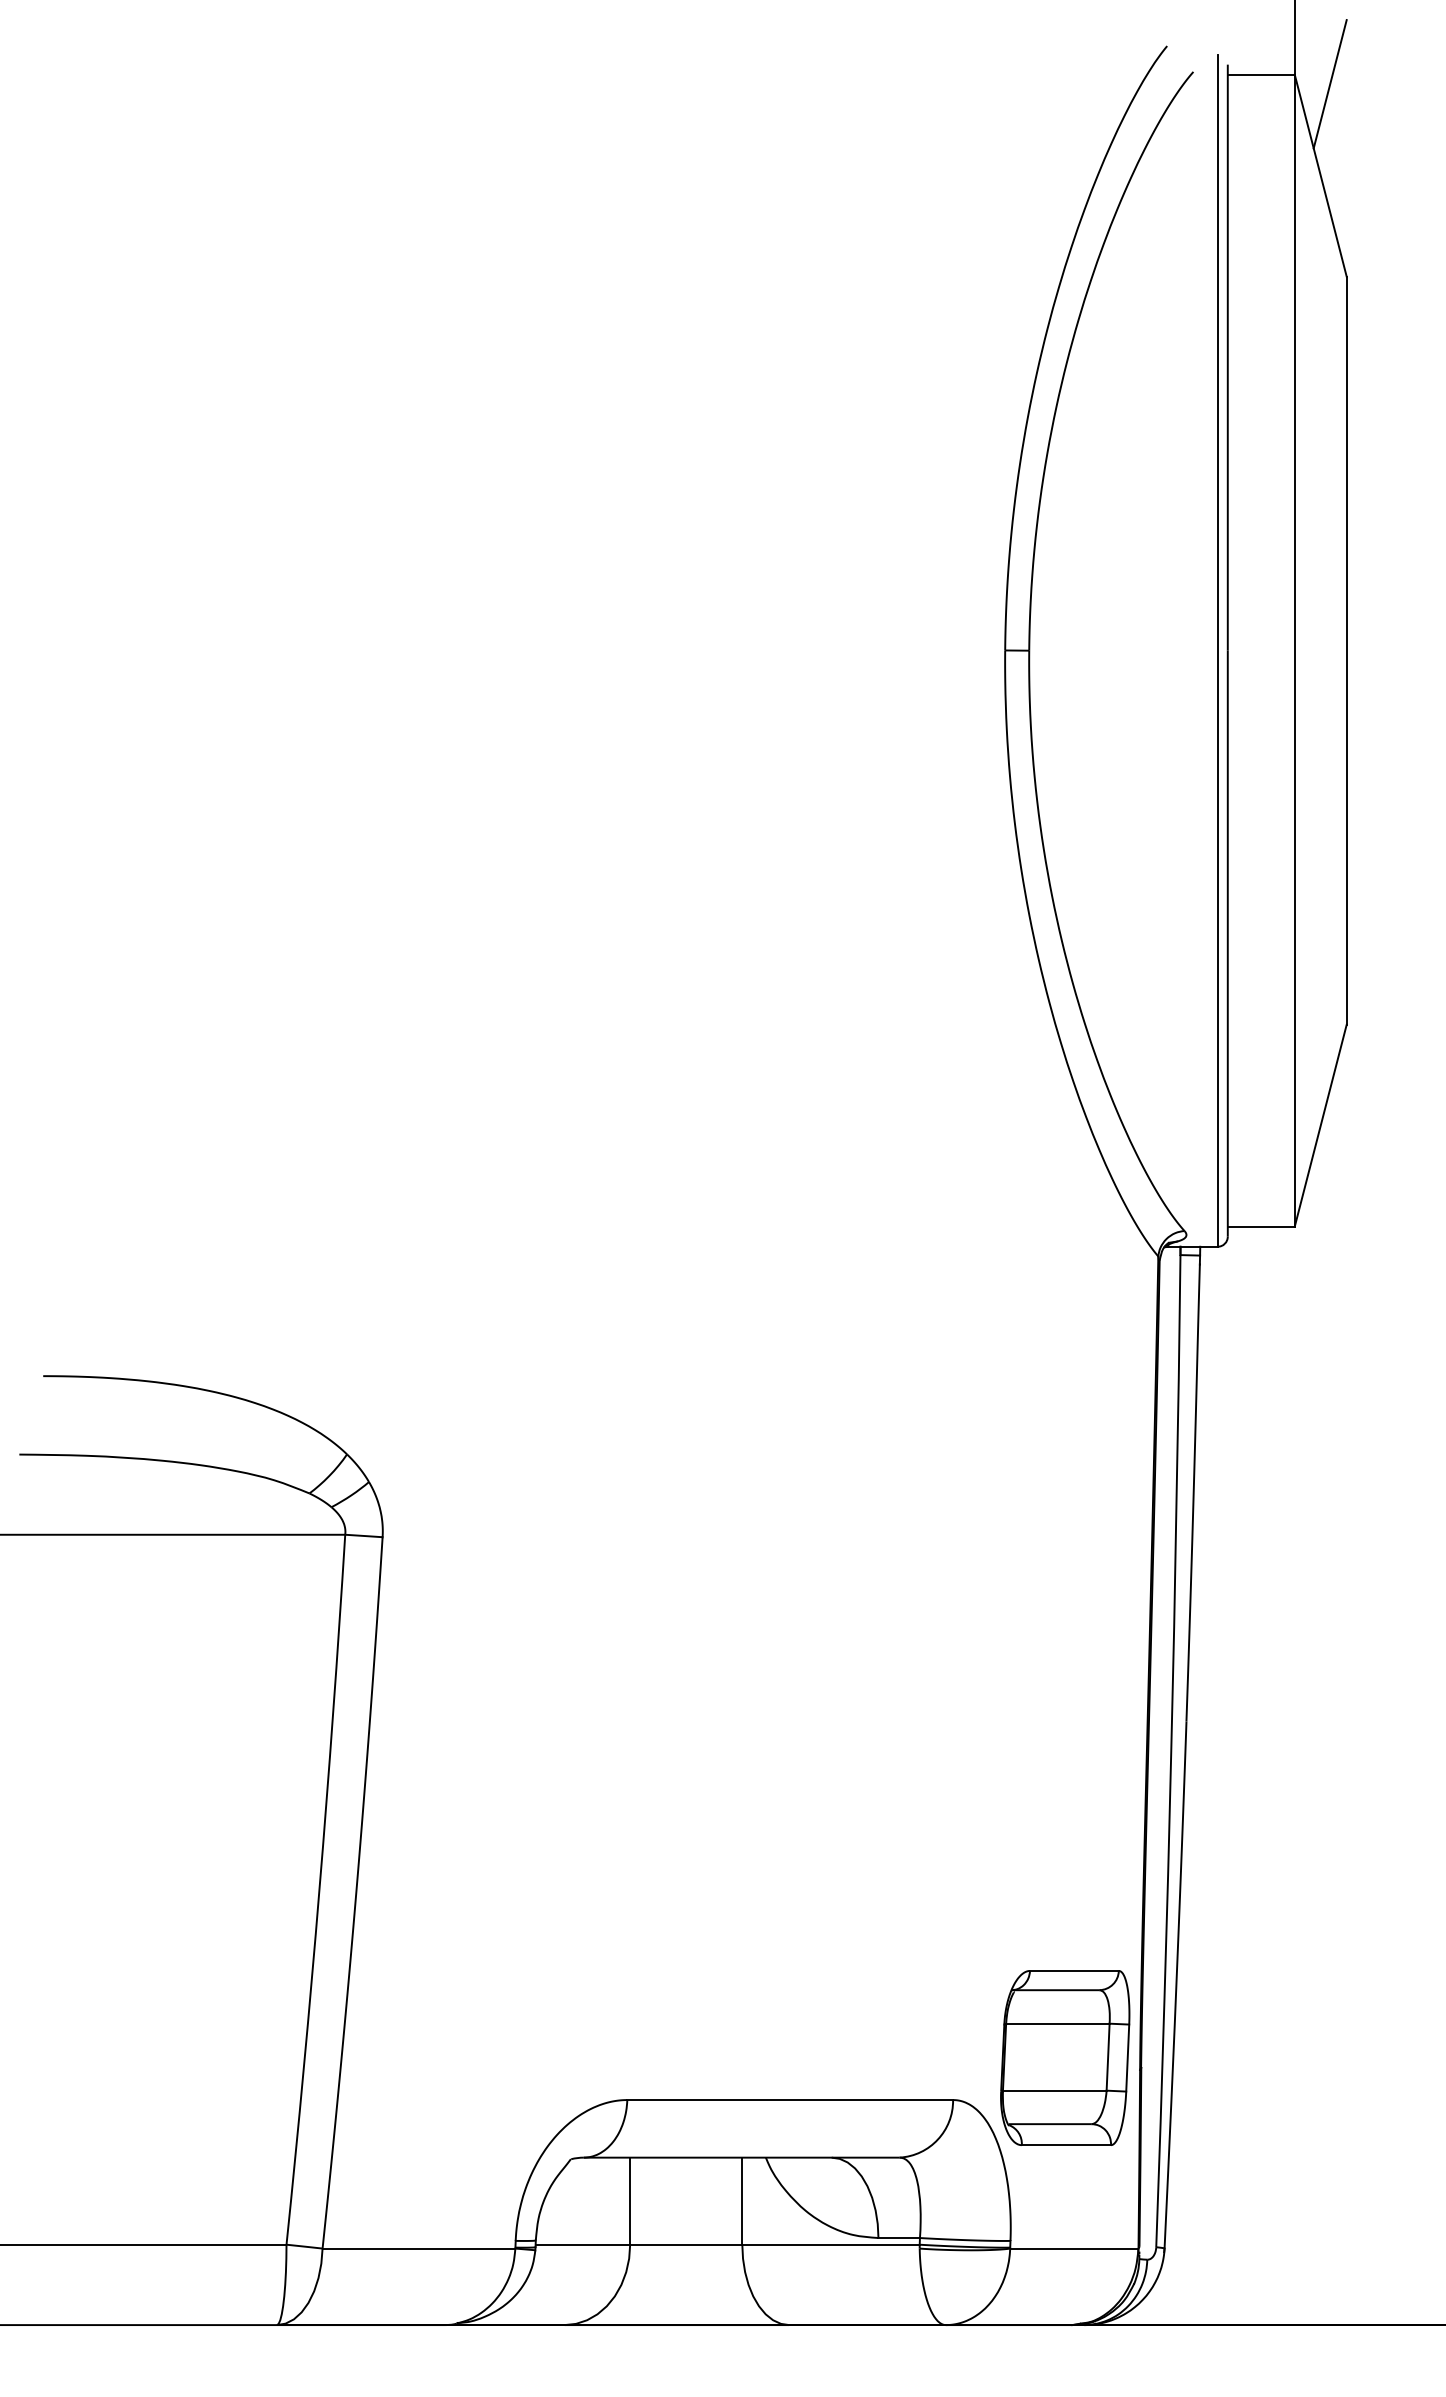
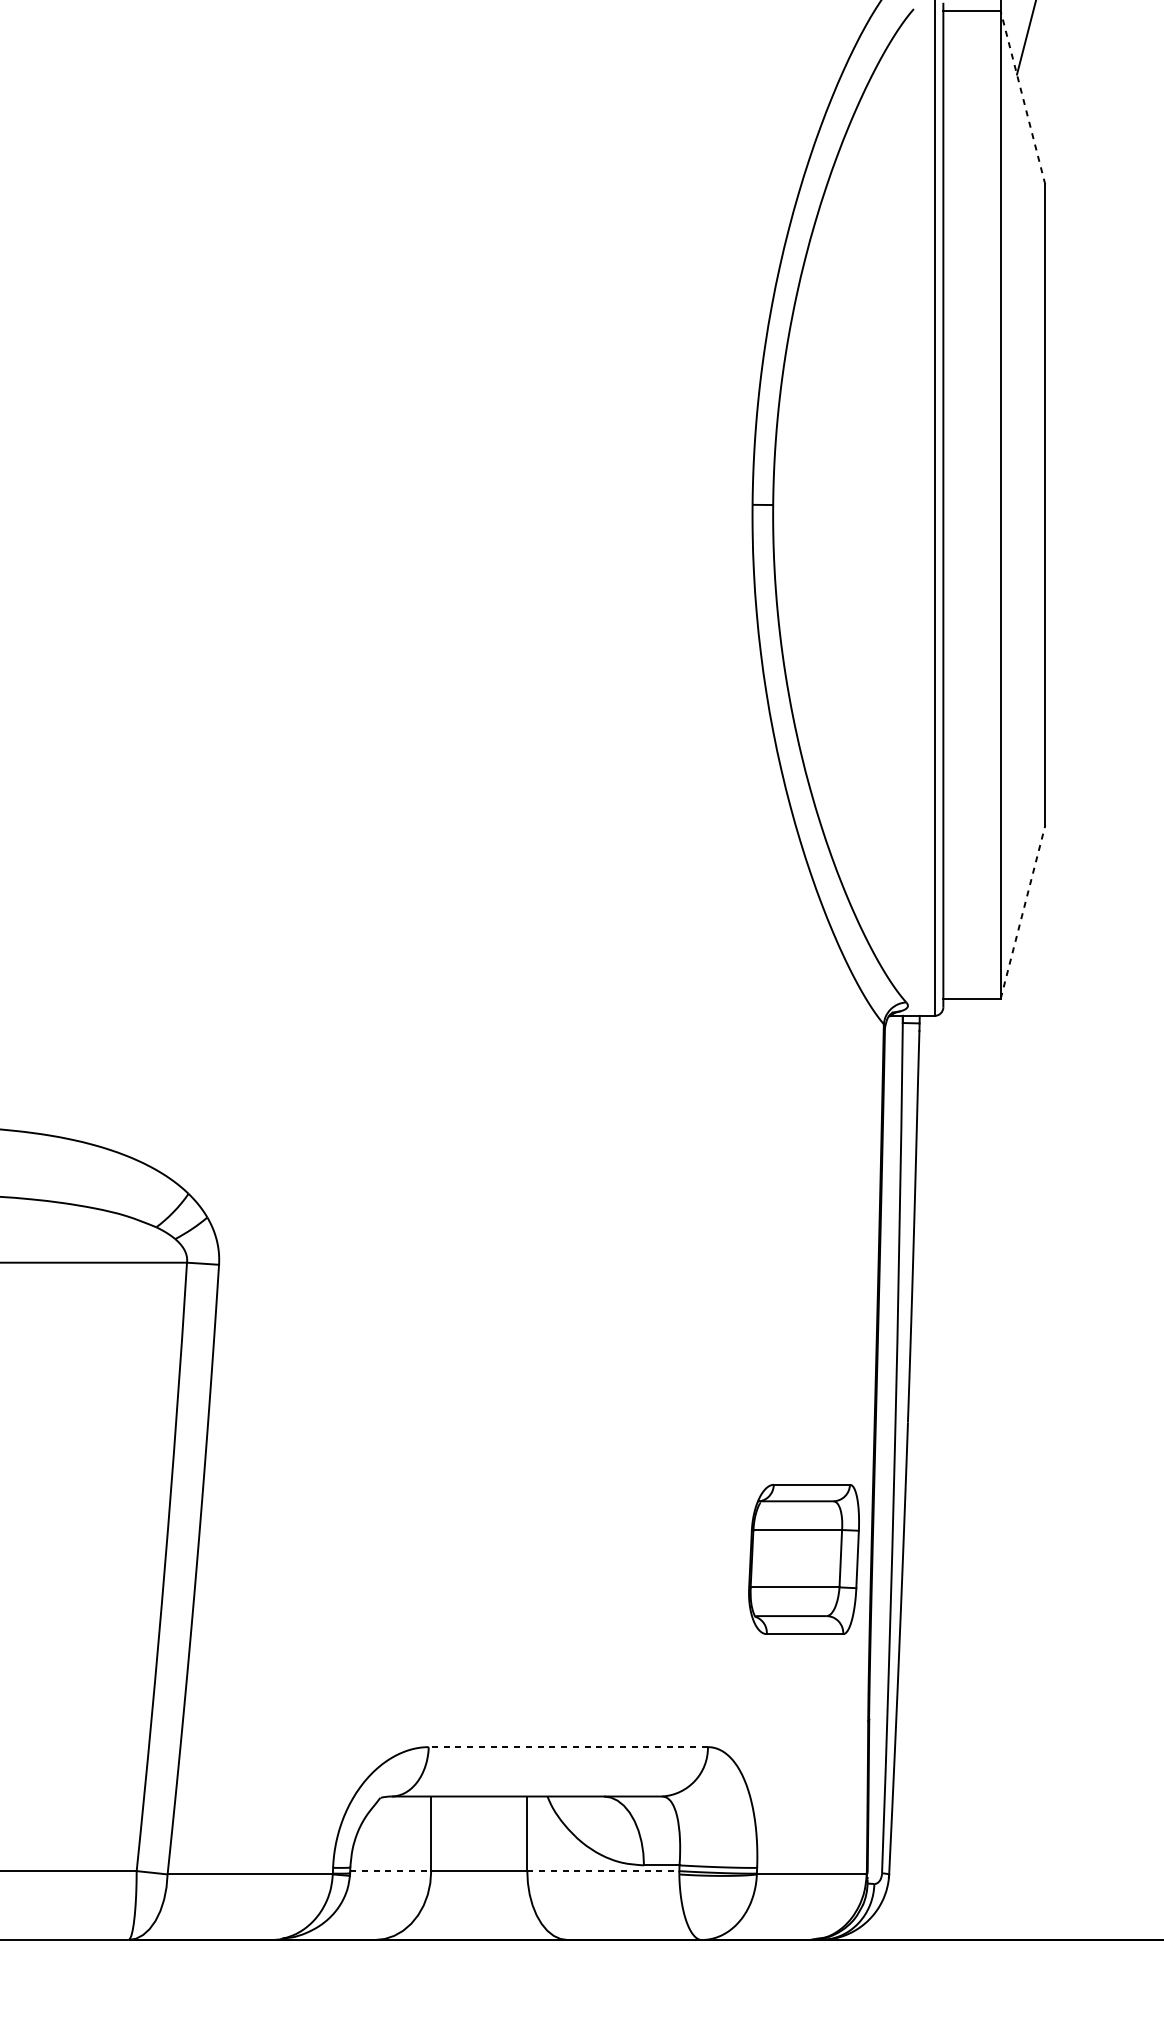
line: (1320, 175) -> (1022, 97), solid -> dashed
line: (1320, 1125) -> (1022, 911), solid -> dashed
part: (1065, 2057) -> (804, 1558), moved
line: (790, 2100) -> (568, 1747), solid -> dashed
line: (583, 2244) -> (391, 1870), solid -> dashed
line: (831, 2244) -> (603, 1870), solid -> dashed

